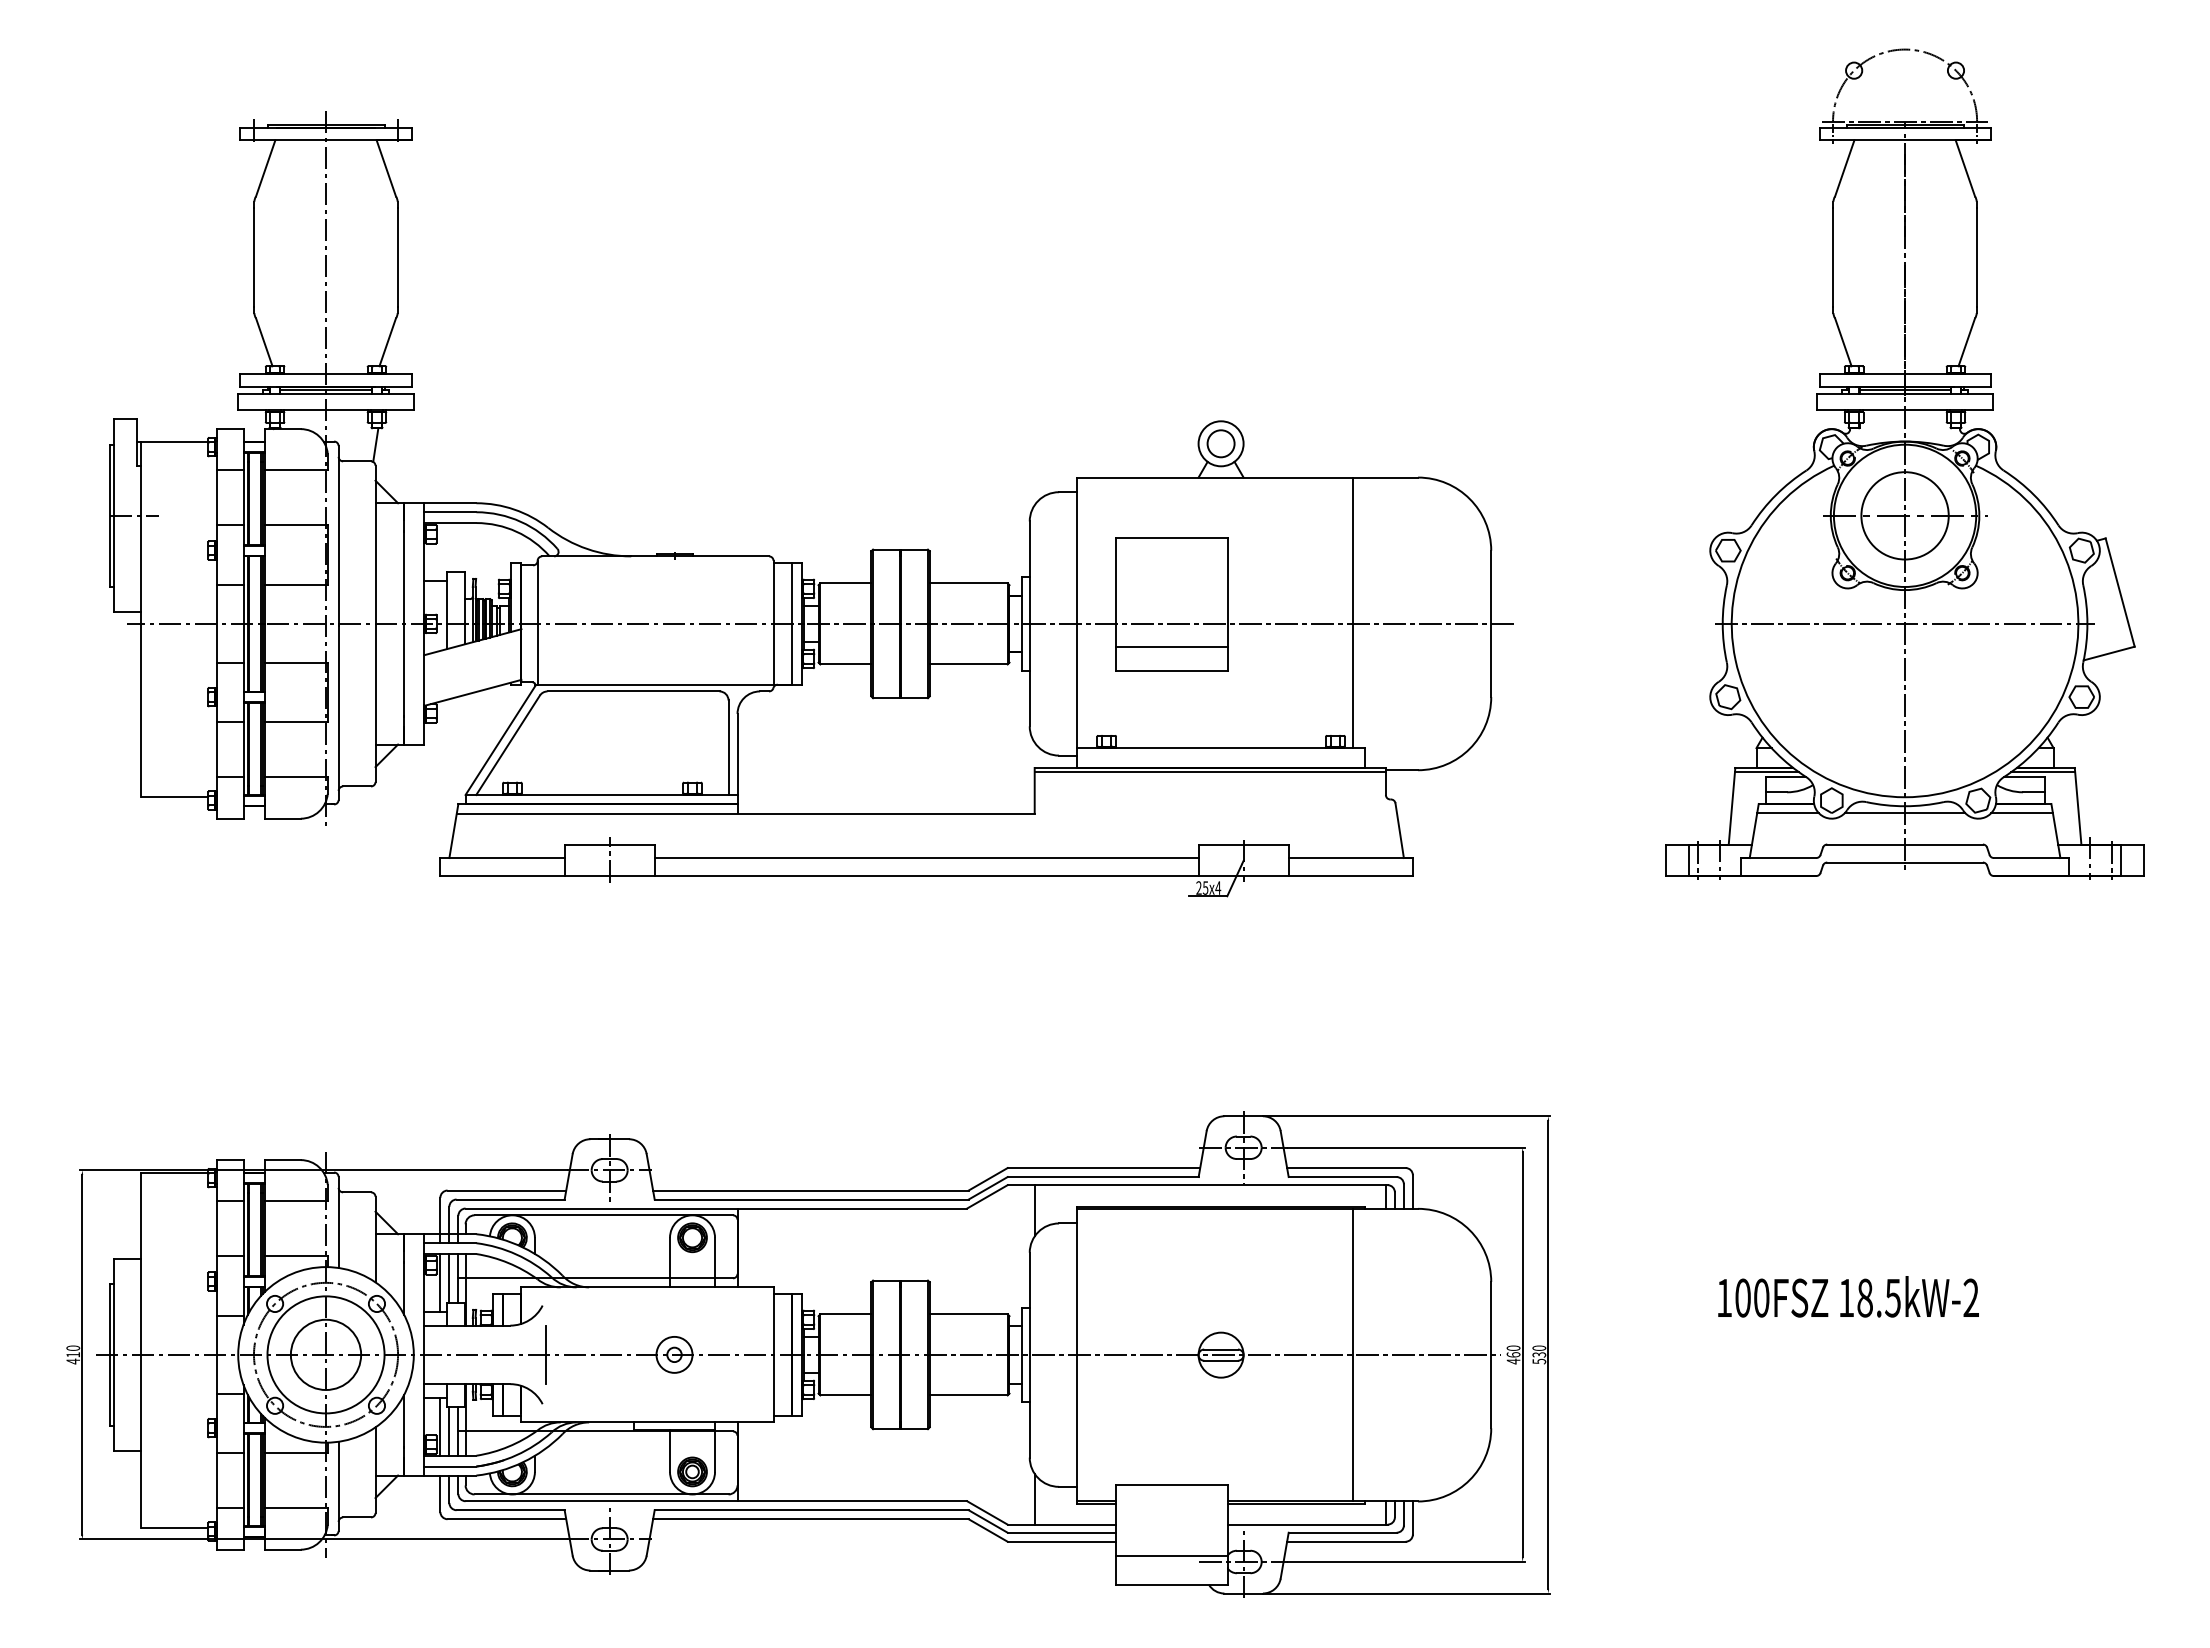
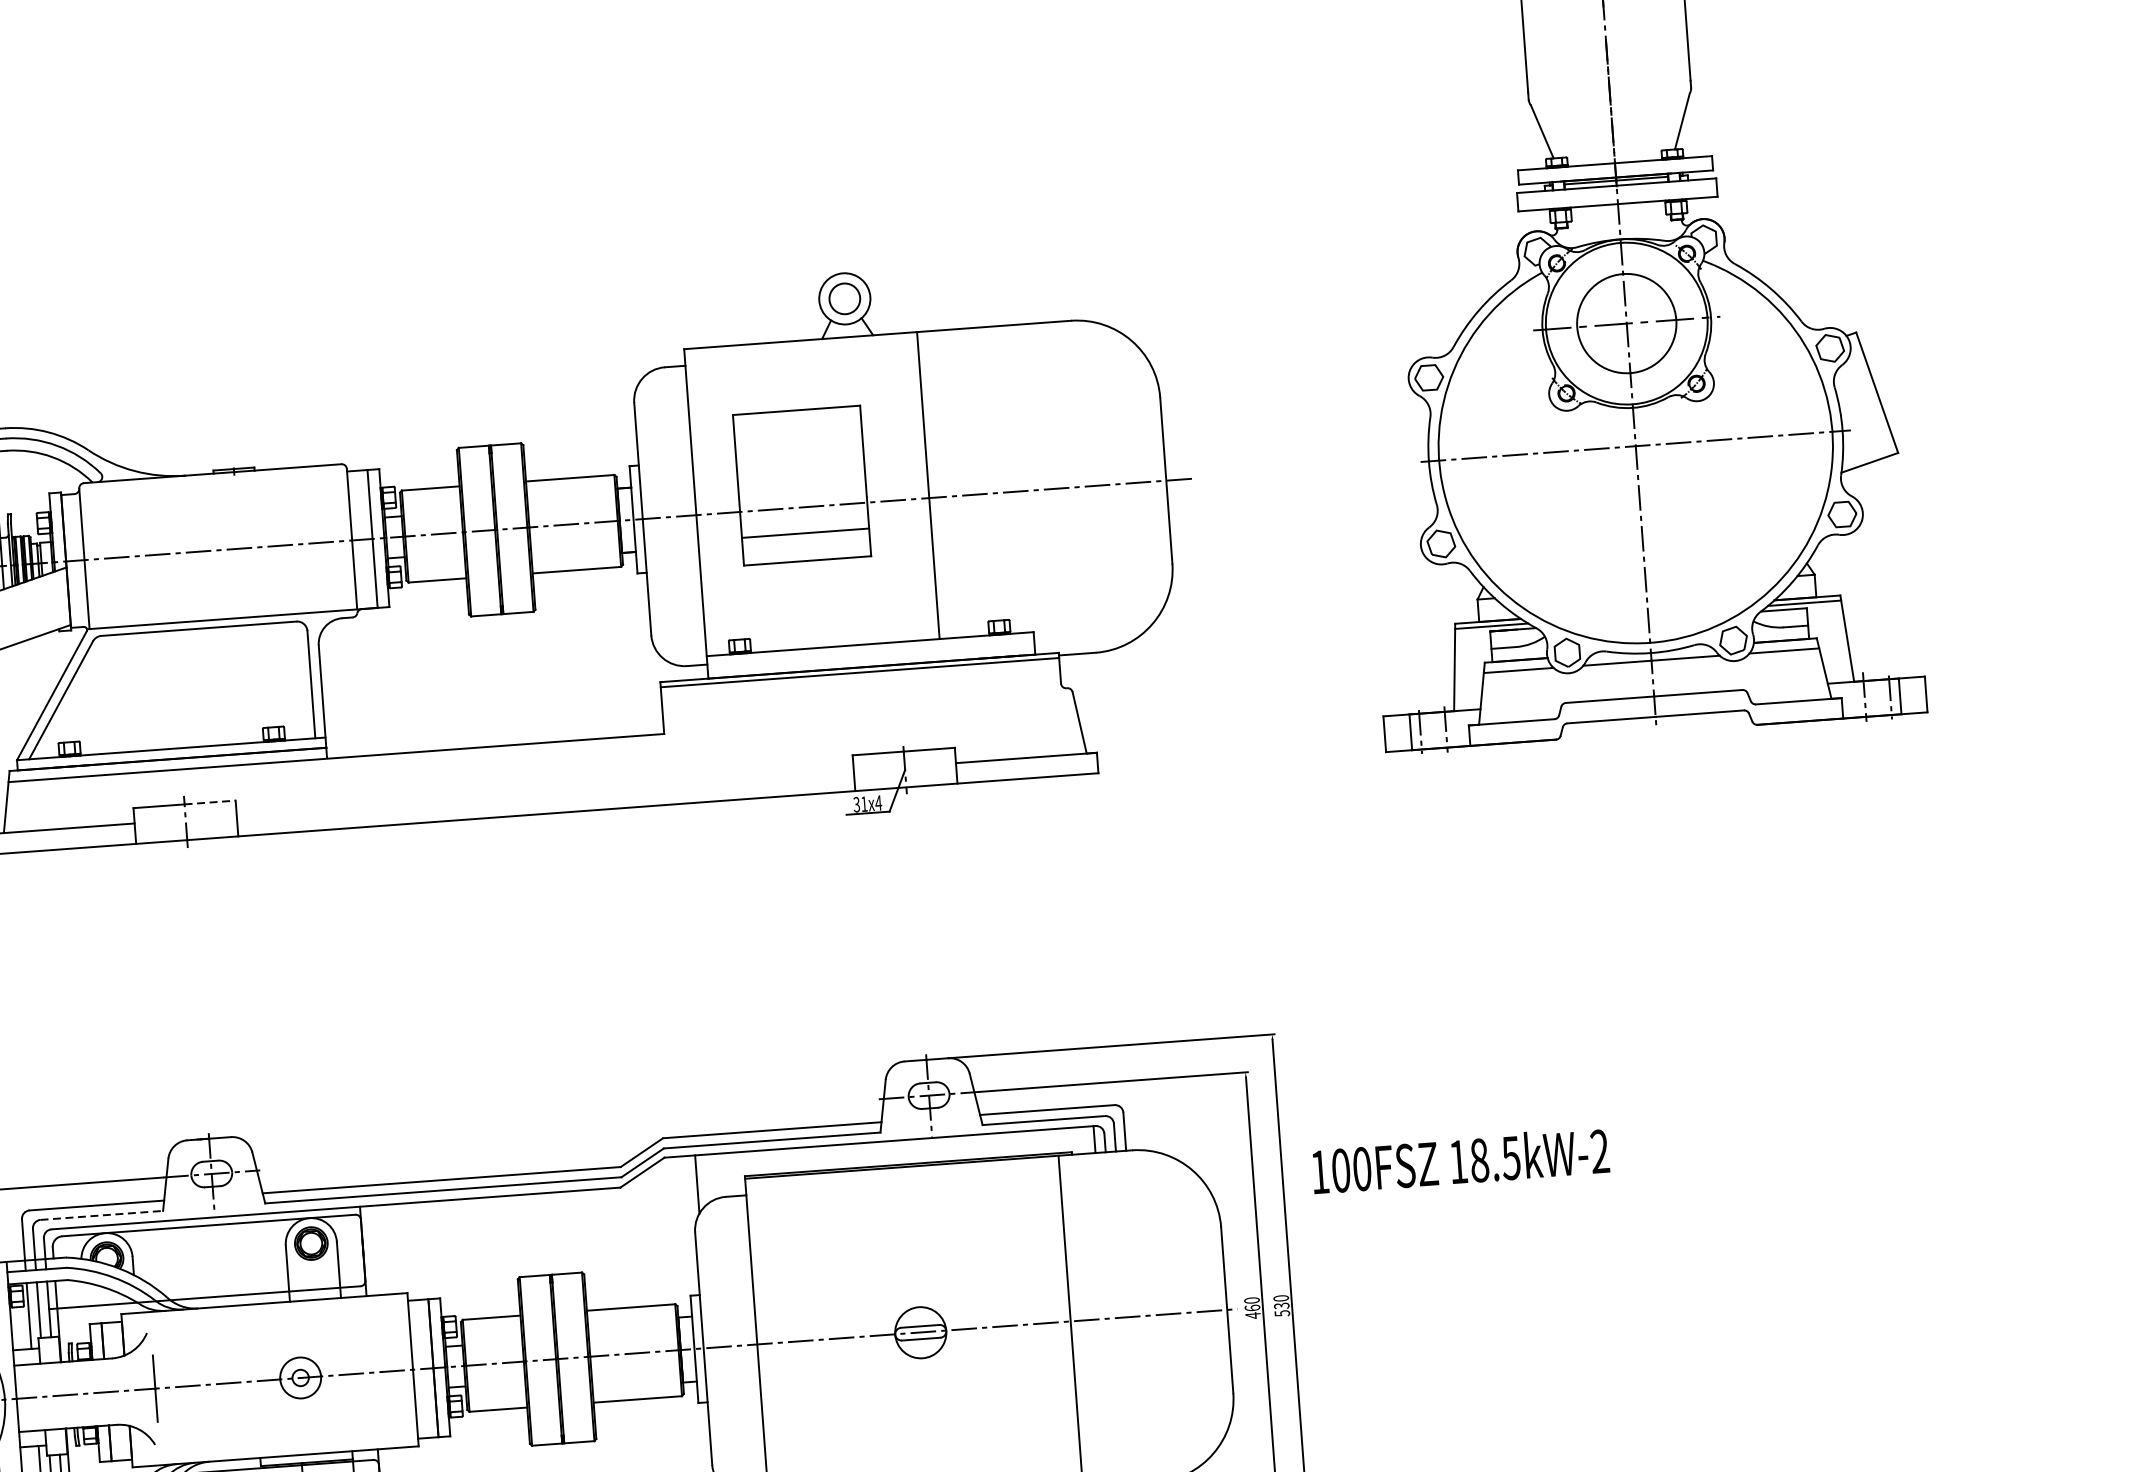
line: (1353, 612) -> (928, 485), moved
line: (632, 844) -> (210, 802), solid -> dashed
line: (926, 858) -> (545, 793), removed
text: (1202, 887) -> (860, 803), 25 -> 31
line: (511, 1199) -> (102, 1215), solid -> dashed
text: (1848, 1296) -> (1460, 1160), moved

